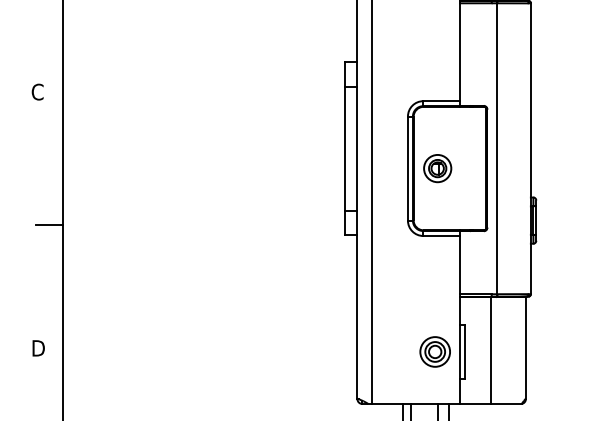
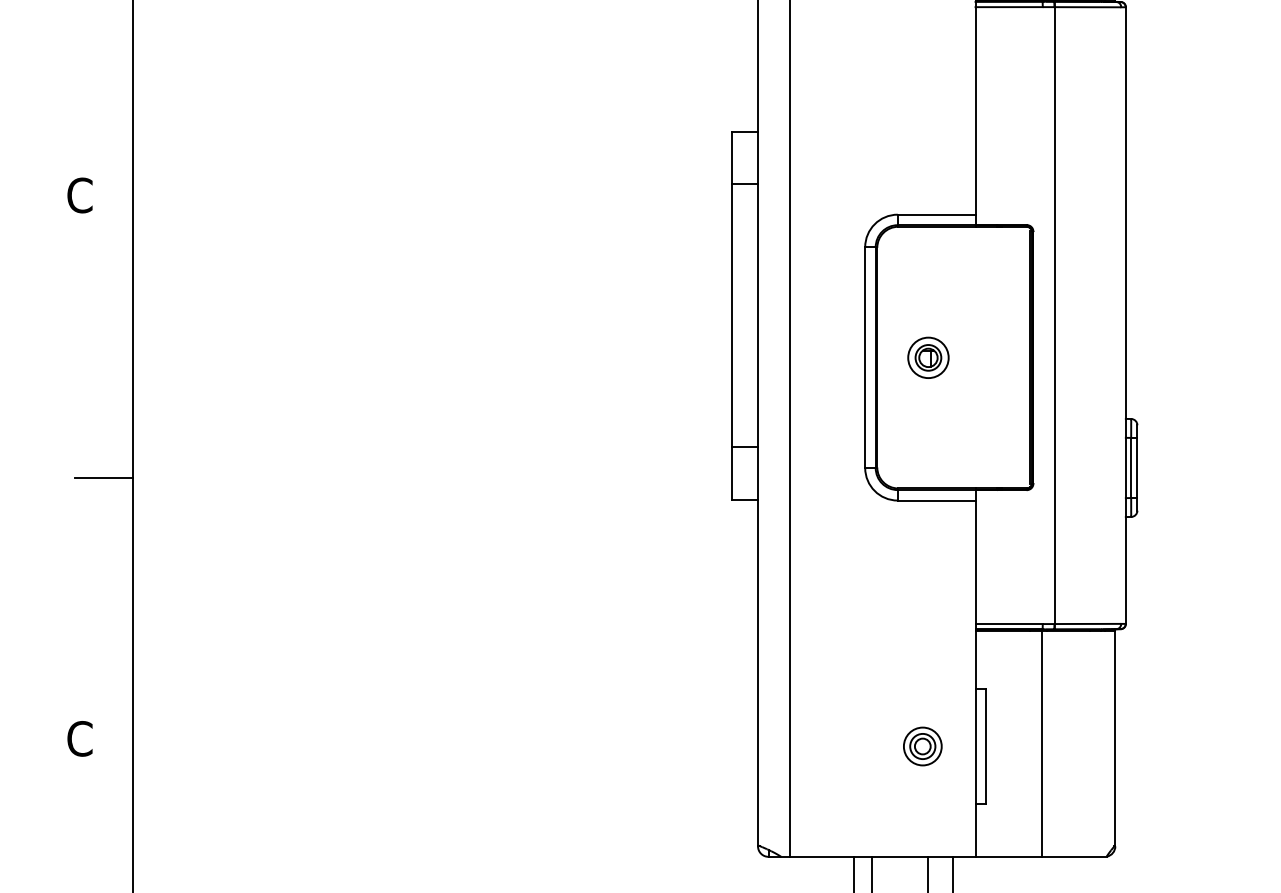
part: (437, 168) -> (927, 357), size x0.7
text: (37, 348) -> (79, 739), D -> C
part: (434, 351) -> (921, 745), size x0.6

